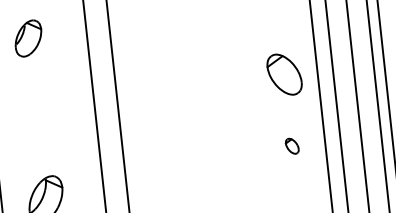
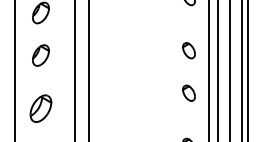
part: (283, 74) -> (188, 50), size x0.62
part: (35, 110) -> (40, 55), added
part: (291, 145) -> (188, 92), size x1.67

